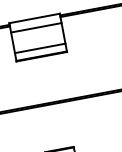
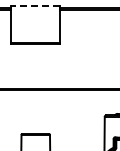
line: (34, 18) -> (35, 6), solid -> dashed
line: (36, 27) -> (35, 15), removed
line: (39, 48) -> (35, 35), removed

